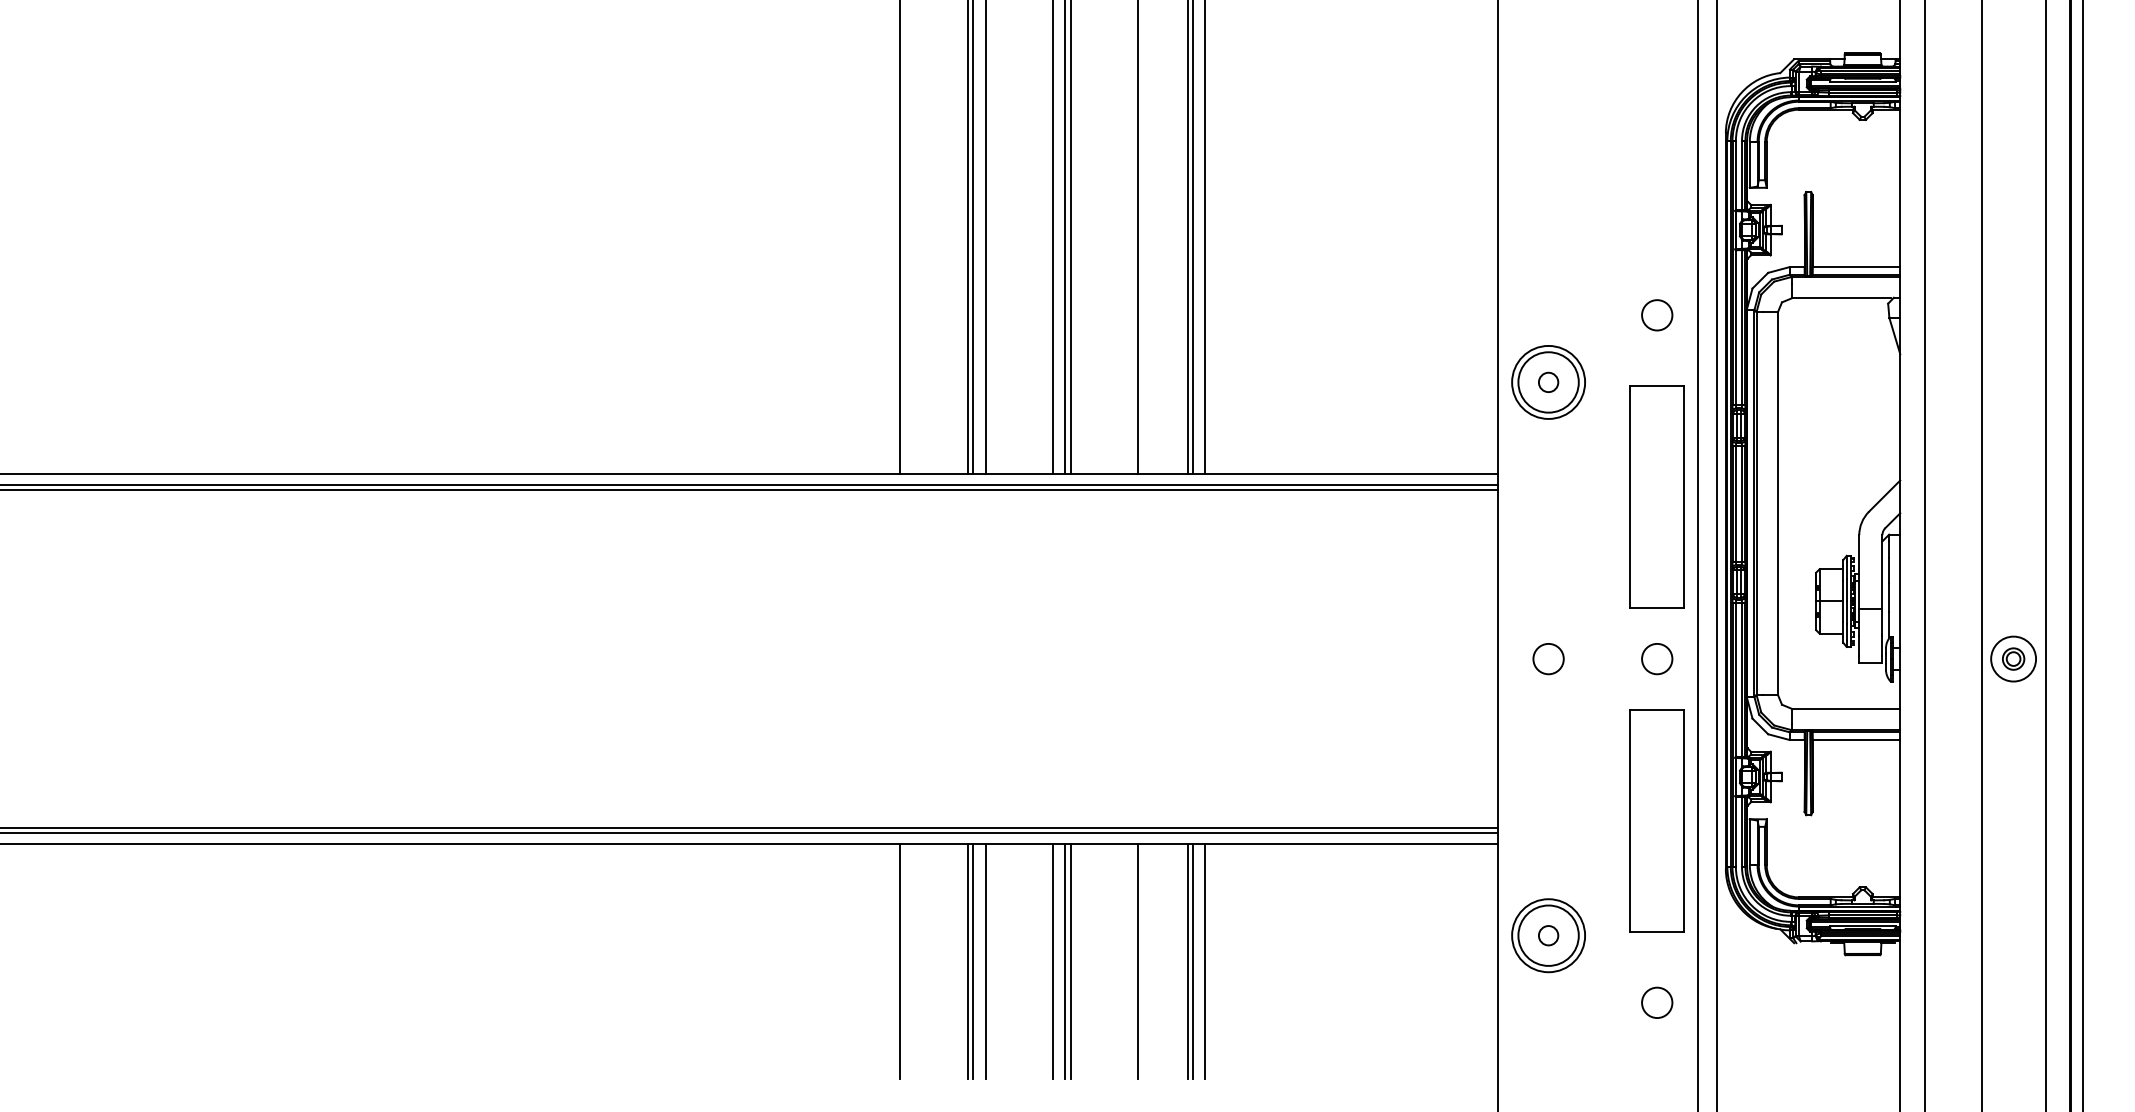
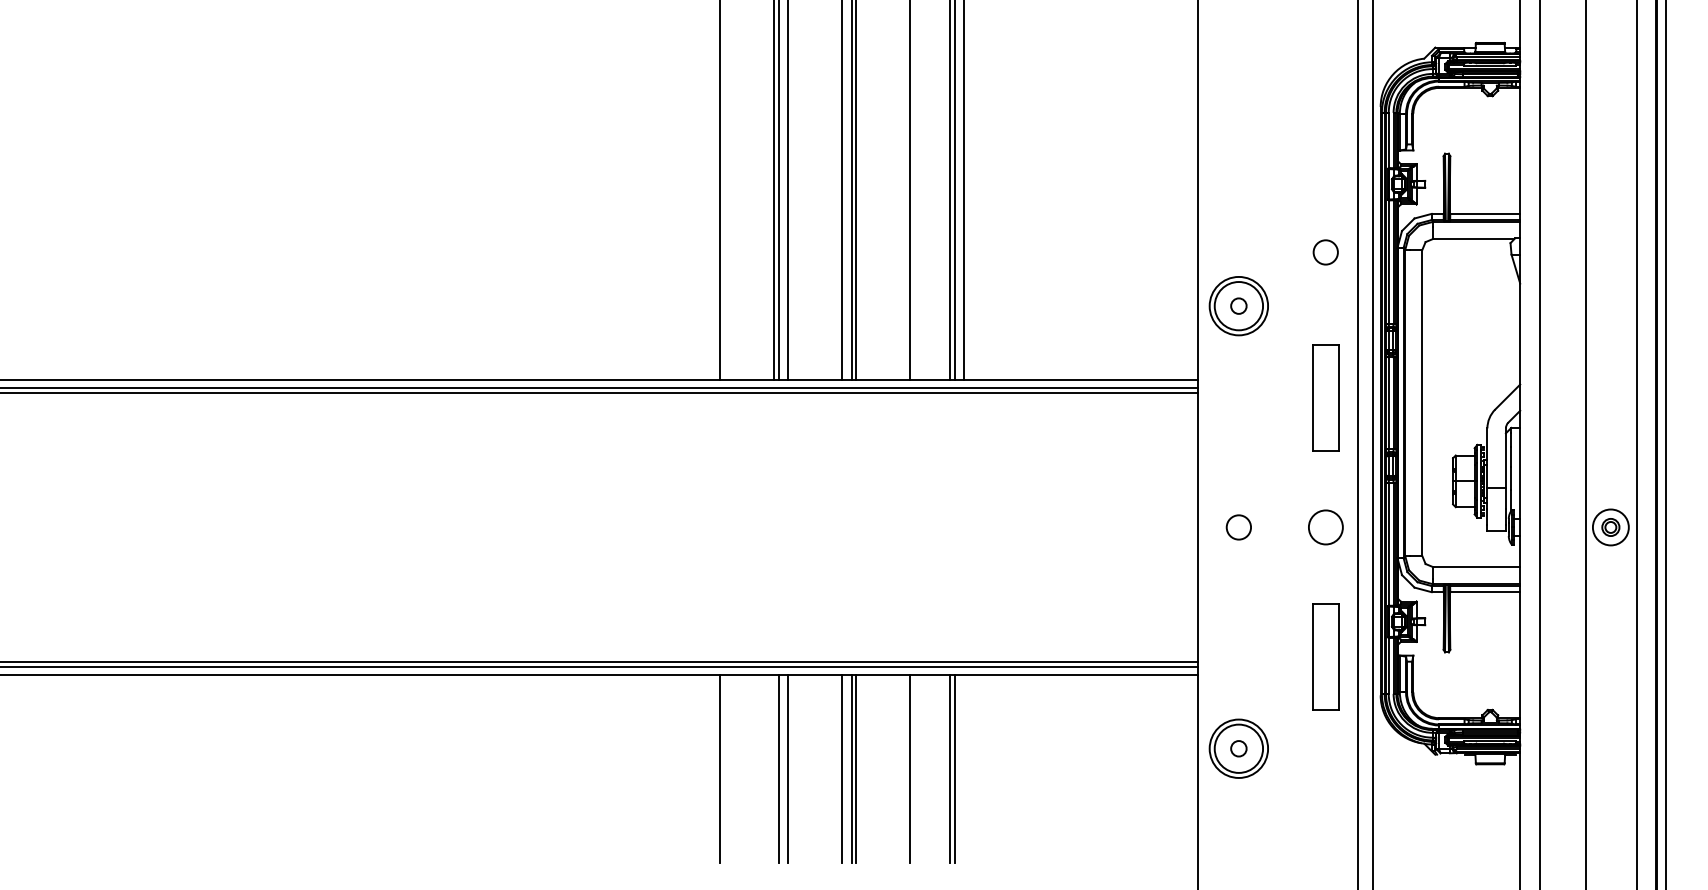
part: (1656, 496) -> (1325, 397), size x0.6
circle: (1656, 659) -> (1325, 527), size x1.4
part: (1656, 820) -> (1325, 656), size x0.6
line: (968, 961) -> (774, 769), removed
line: (1205, 961) -> (964, 769), removed
circle: (1656, 1002) -> (1325, 802), removed

